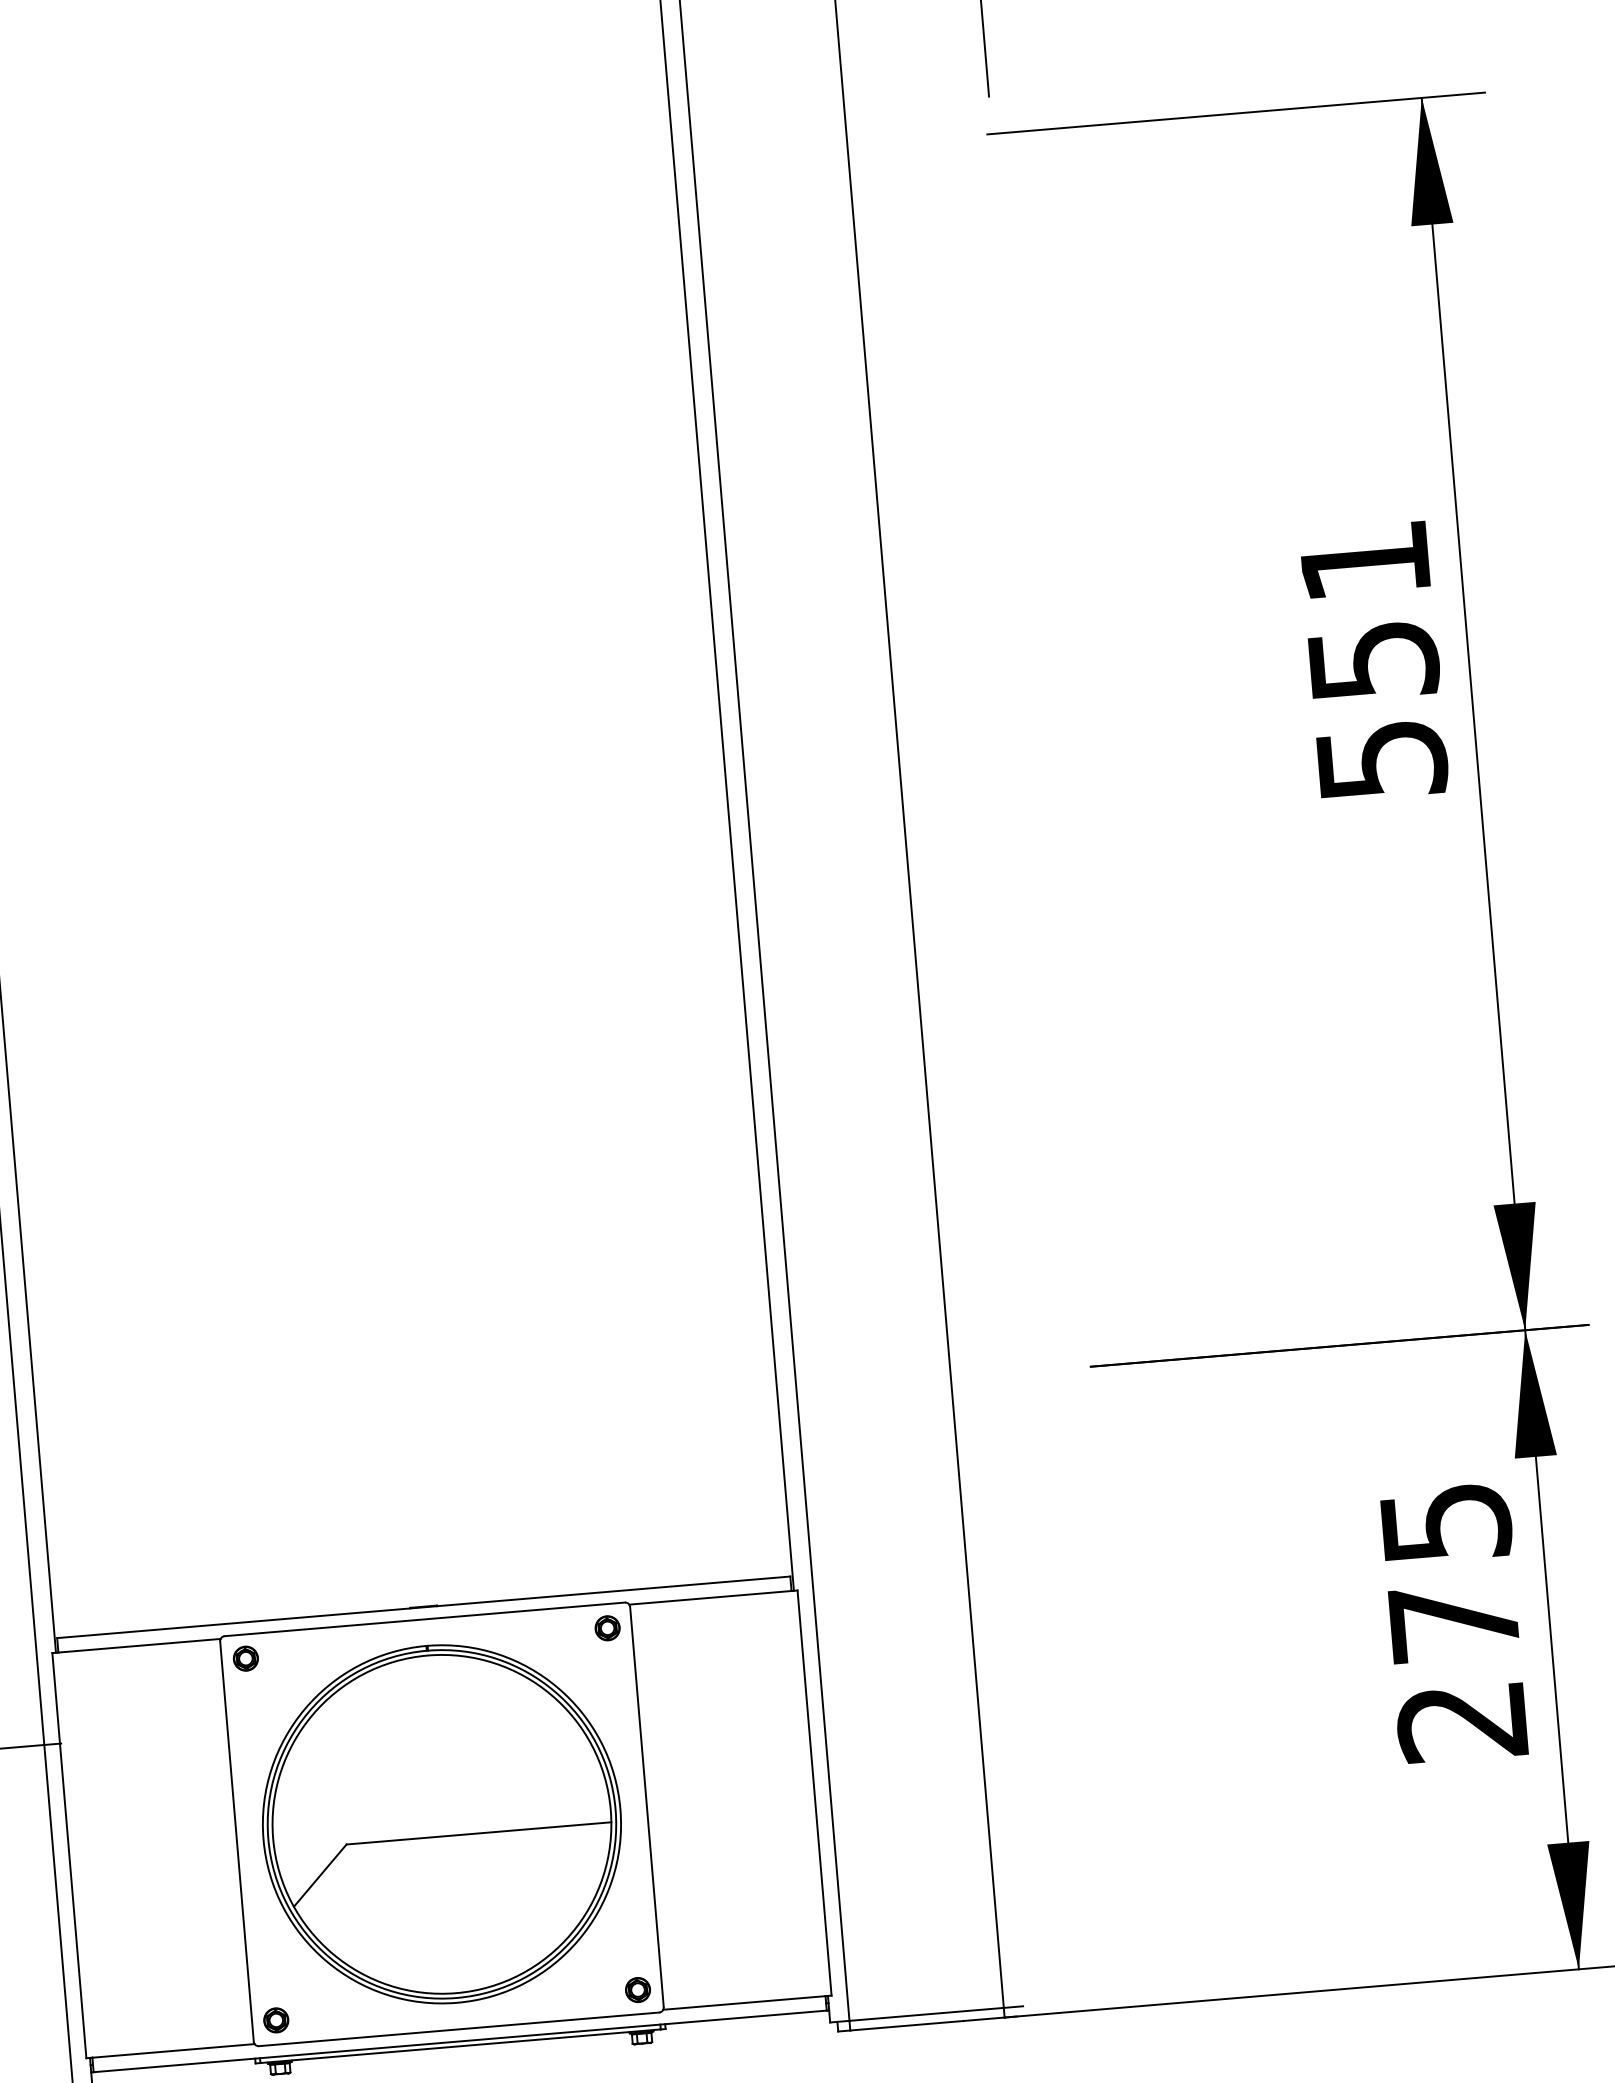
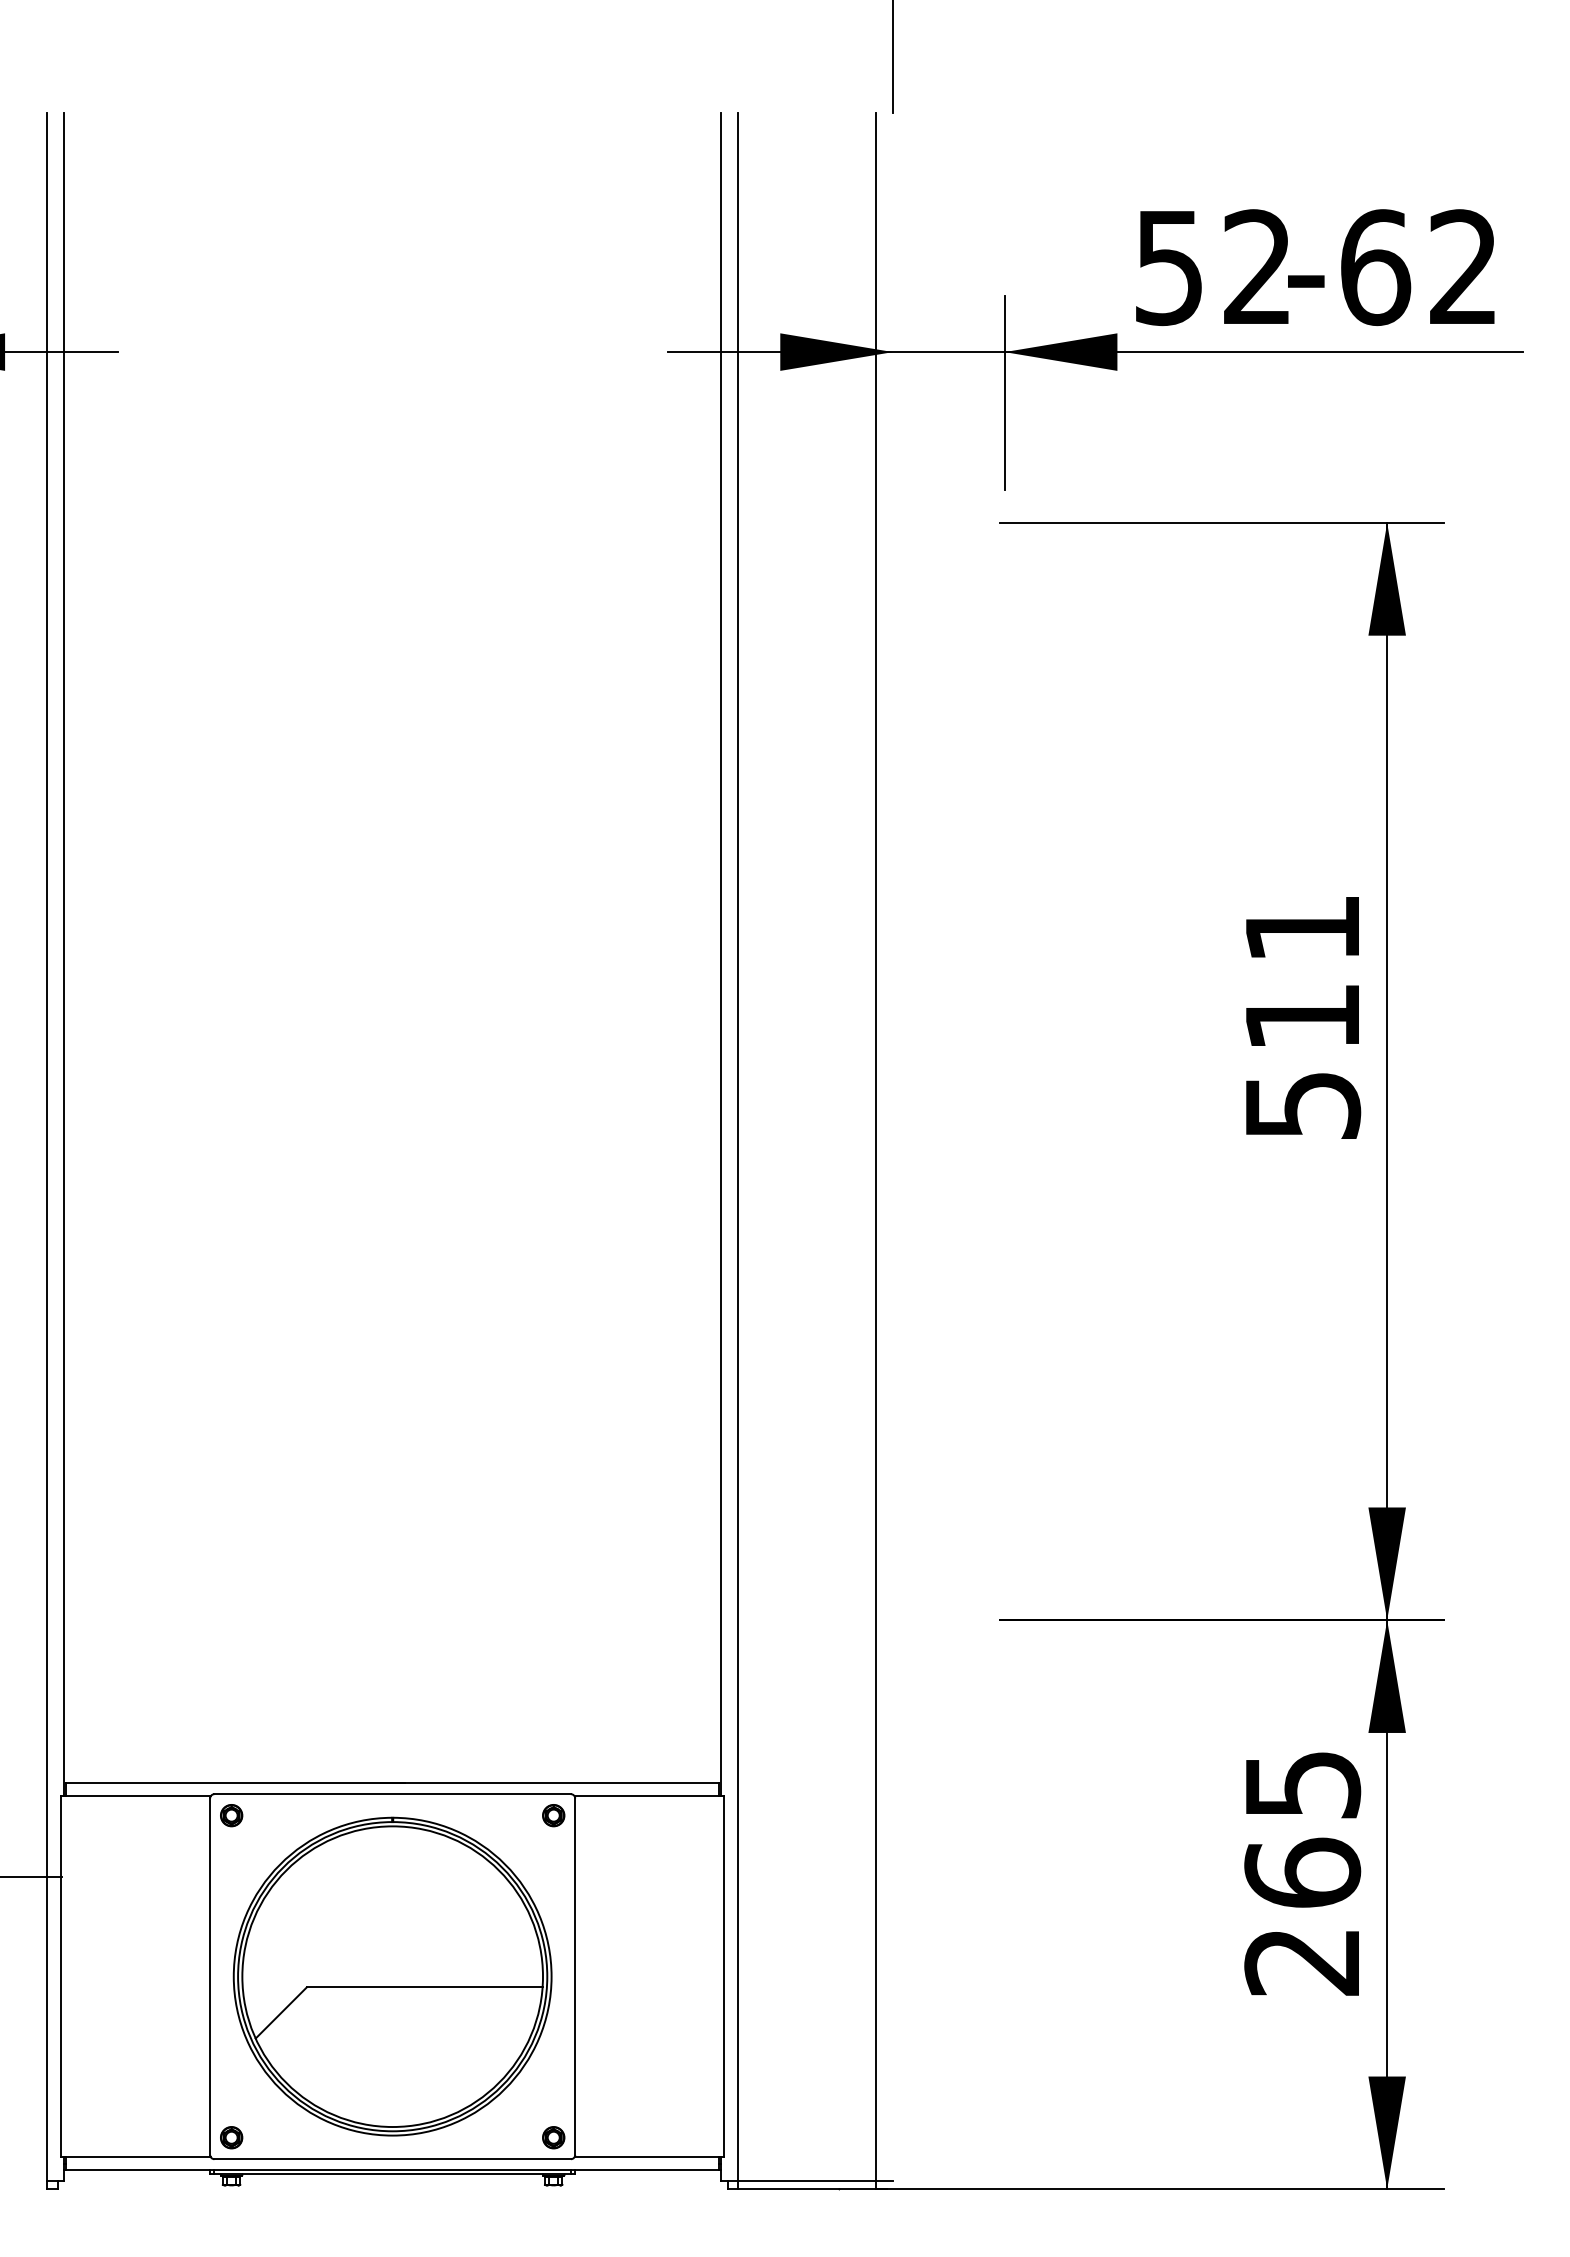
text: (1374, 661) -> (1303, 1017), 551 -> 511
text: (1453, 1621) -> (1302, 1872), 275 -> 265

